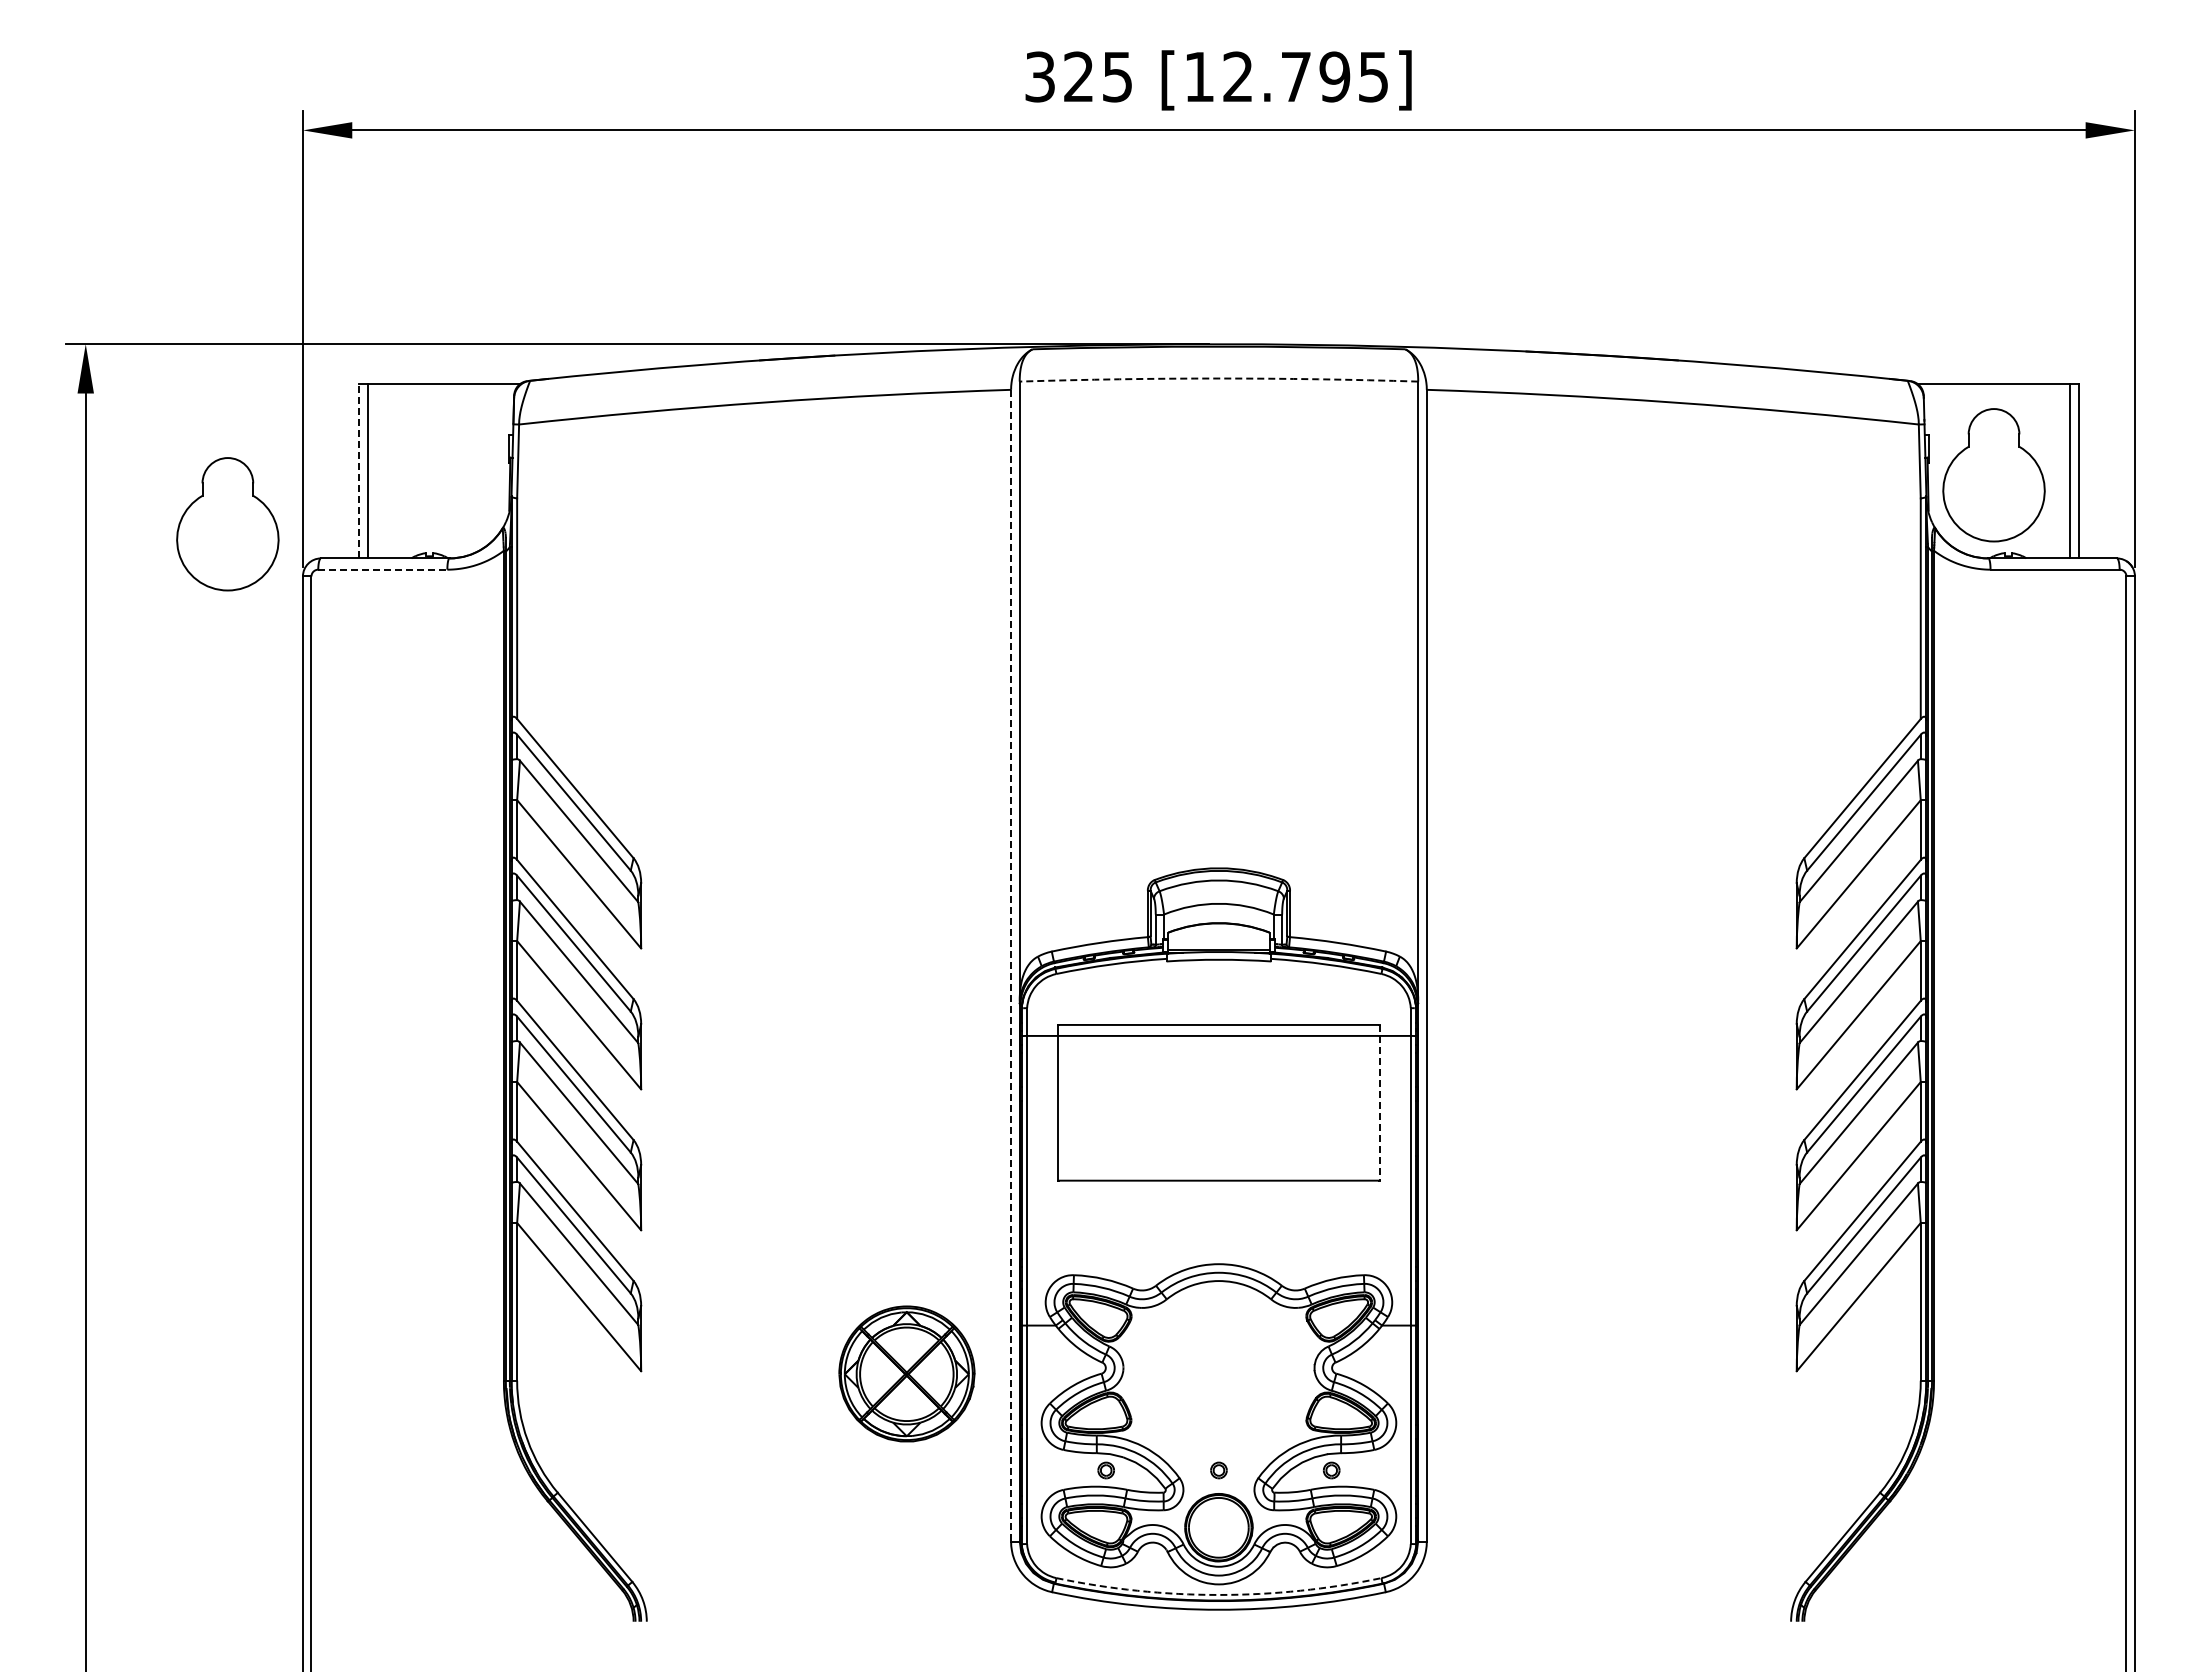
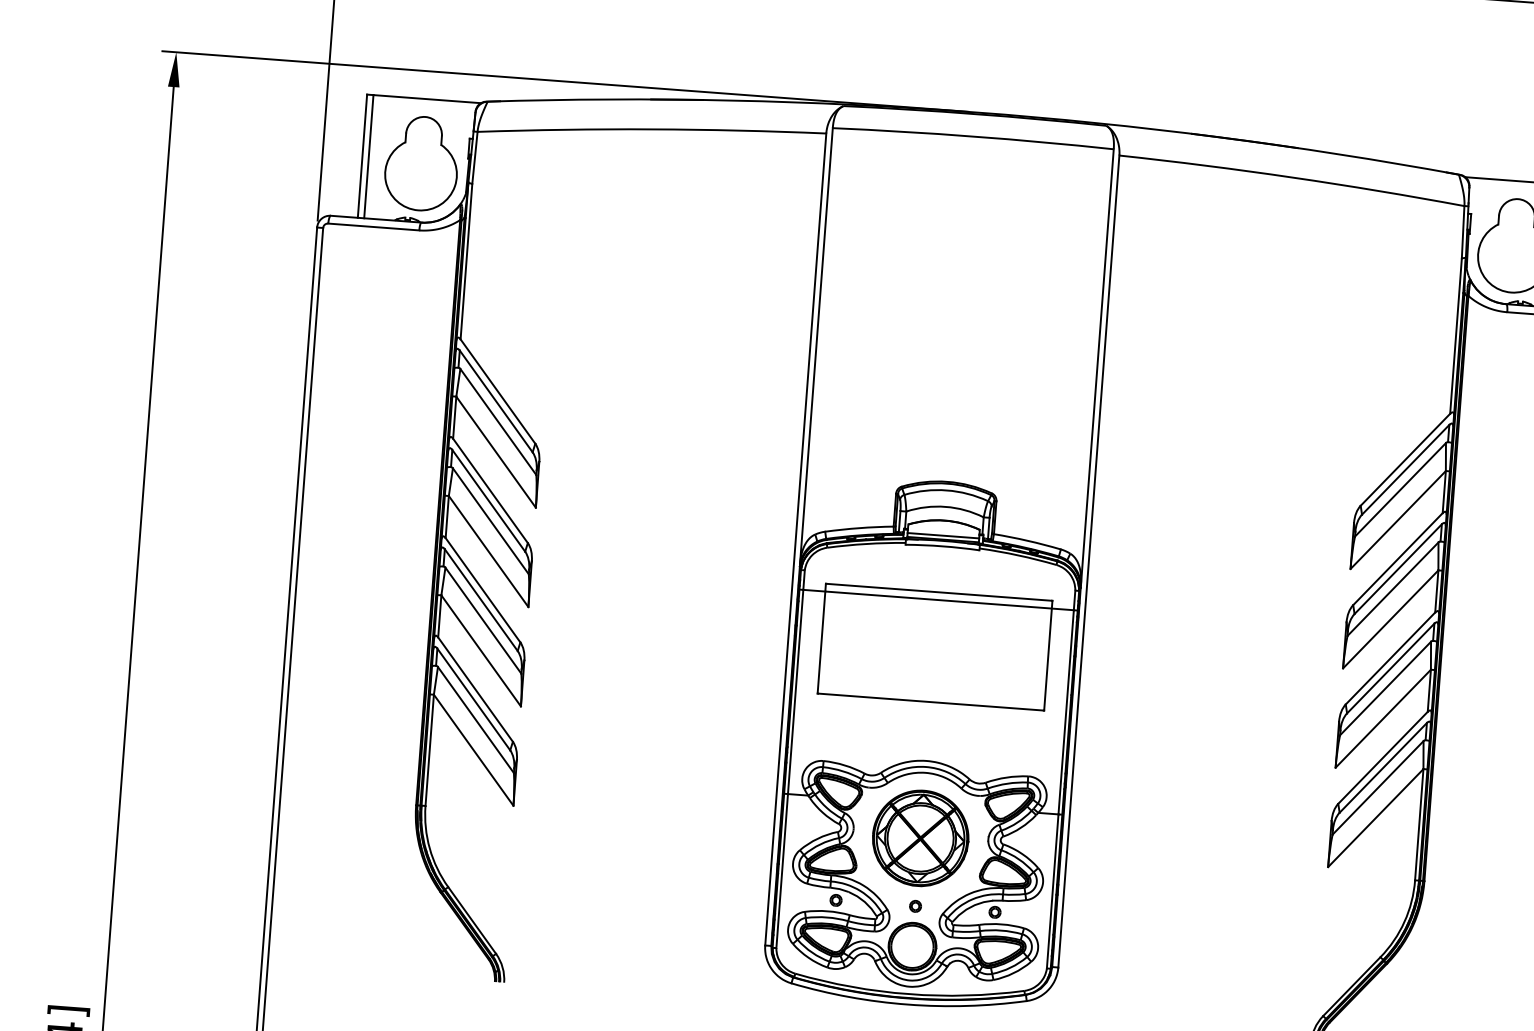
arc: (1218, 378) -> (973, 136), dashed -> solid
line: (359, 470) -> (362, 155), dashed -> solid
part: (227, 524) -> (421, 163), moved
line: (382, 569) -> (373, 226), dashed -> solid
line: (1218, 944) -> (943, 535), added
line: (1011, 965) -> (796, 539), dashed -> solid
line: (1379, 1102) -> (1048, 655), dashed -> solid
part: (906, 1373) -> (920, 838), moved
arc: (1218, 1594) -> (908, 993), dashed -> solid

